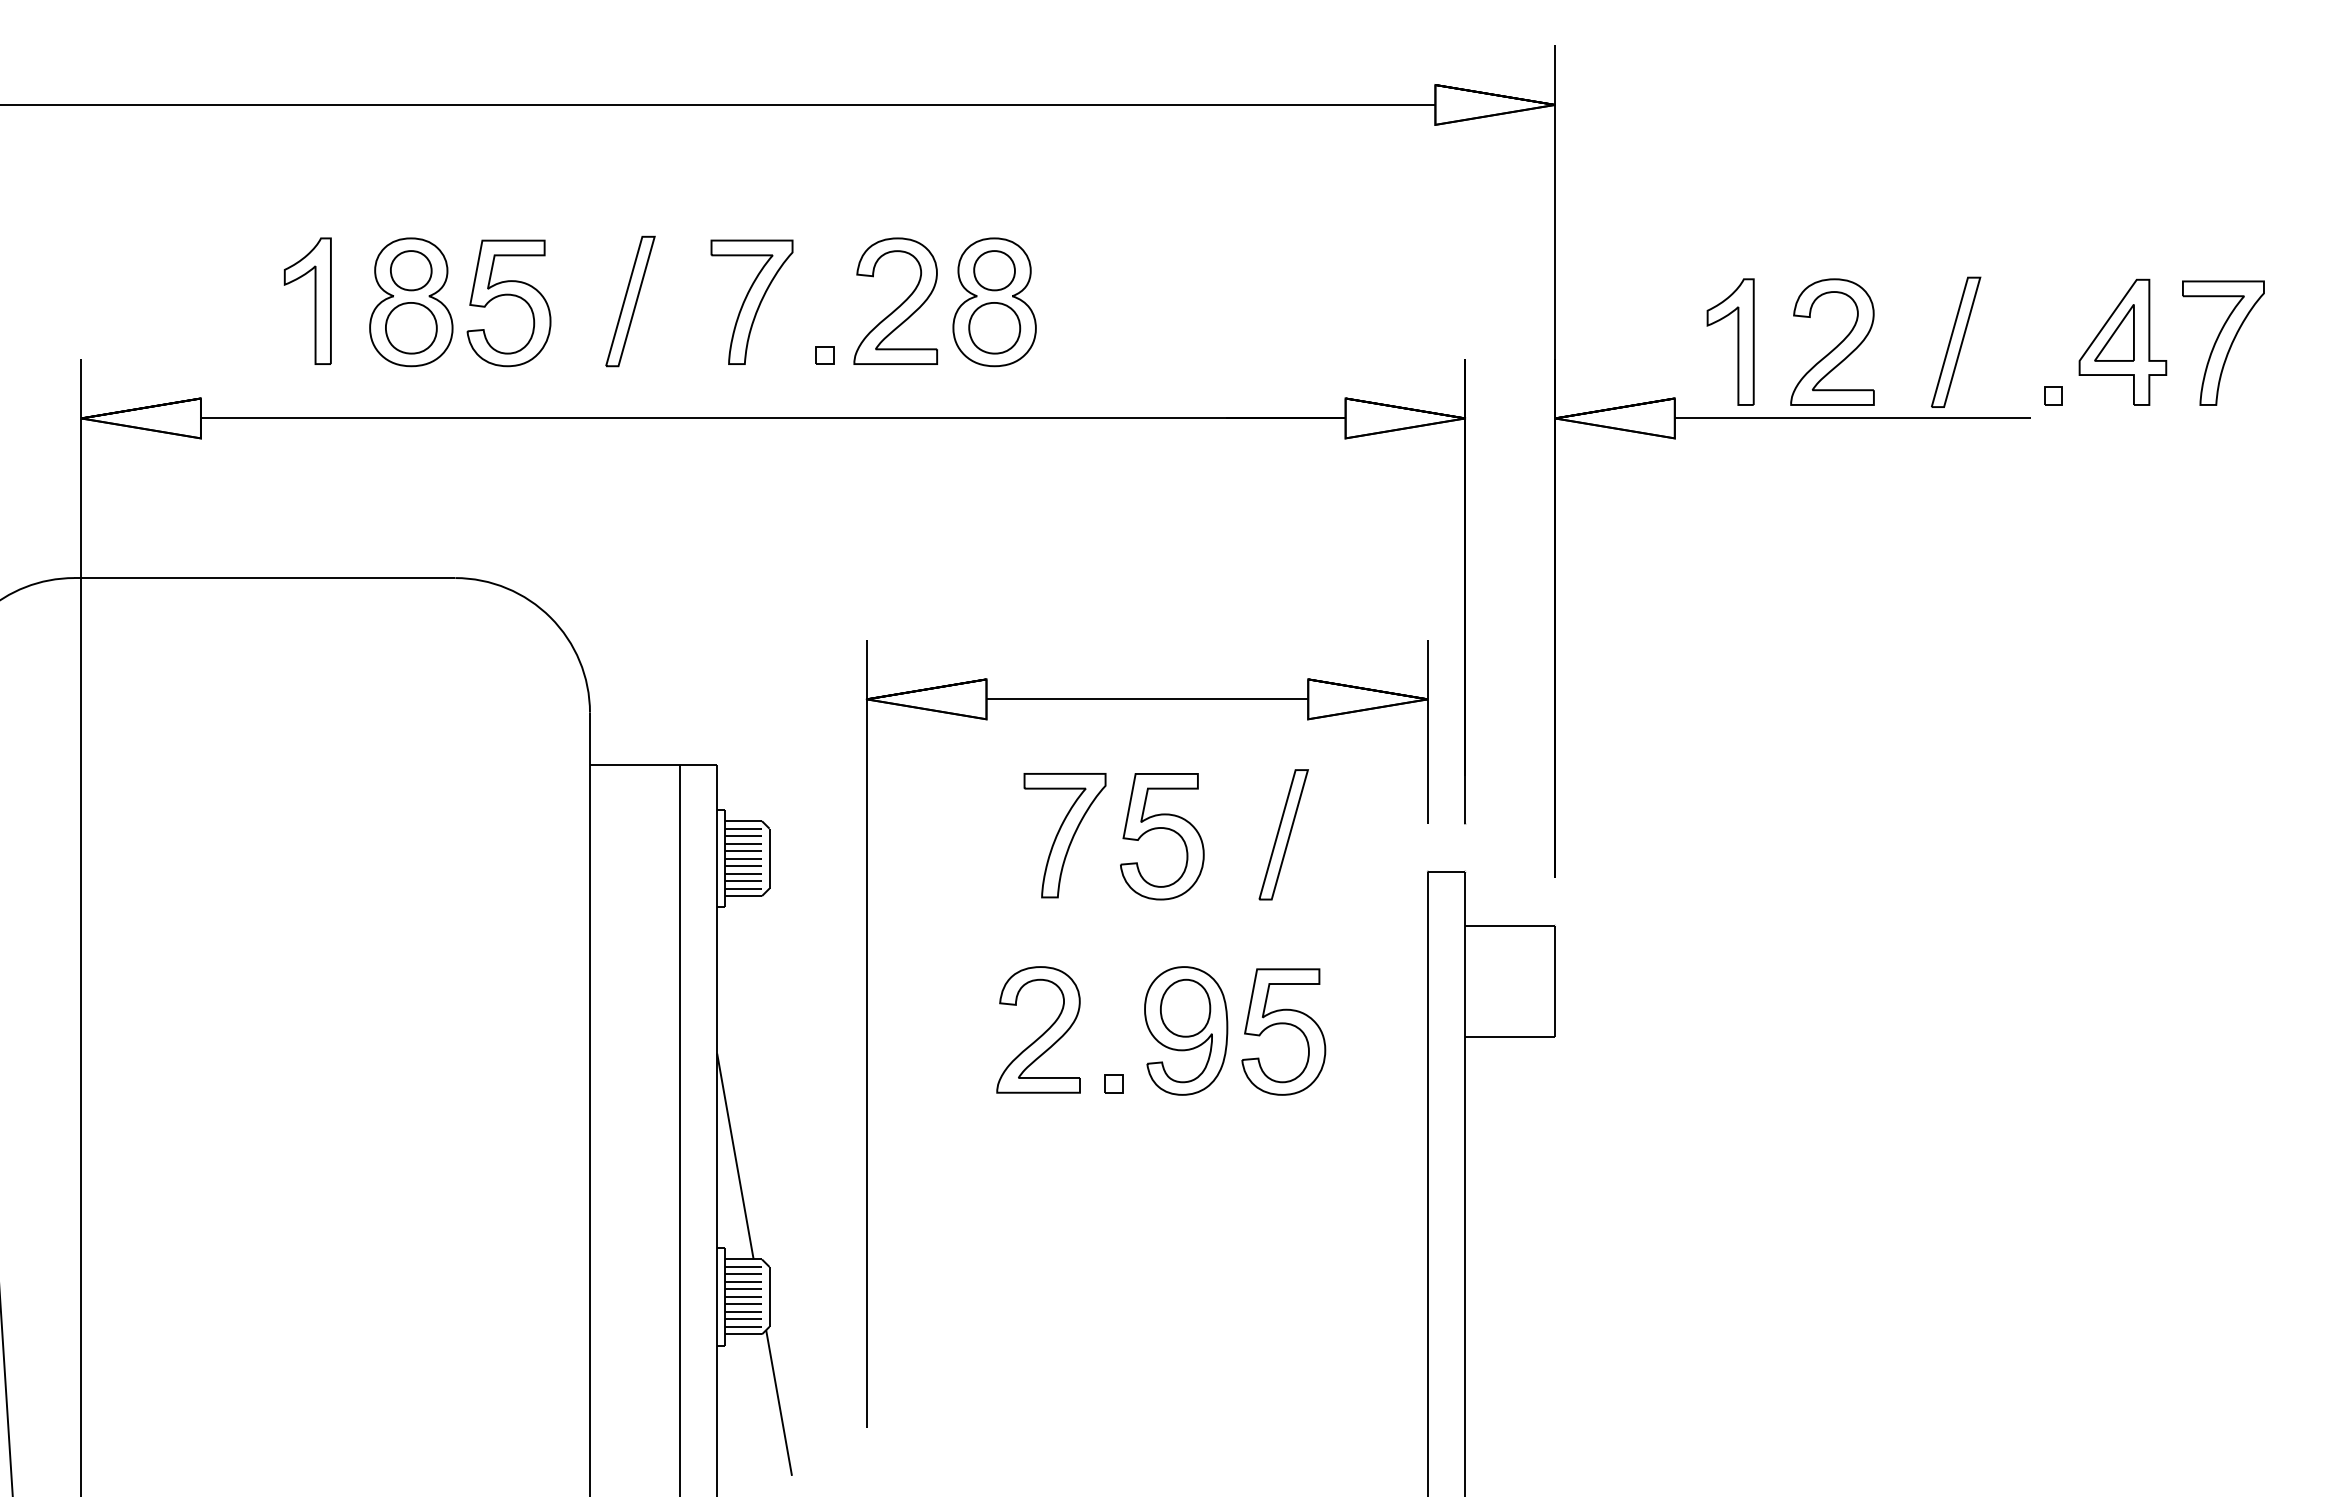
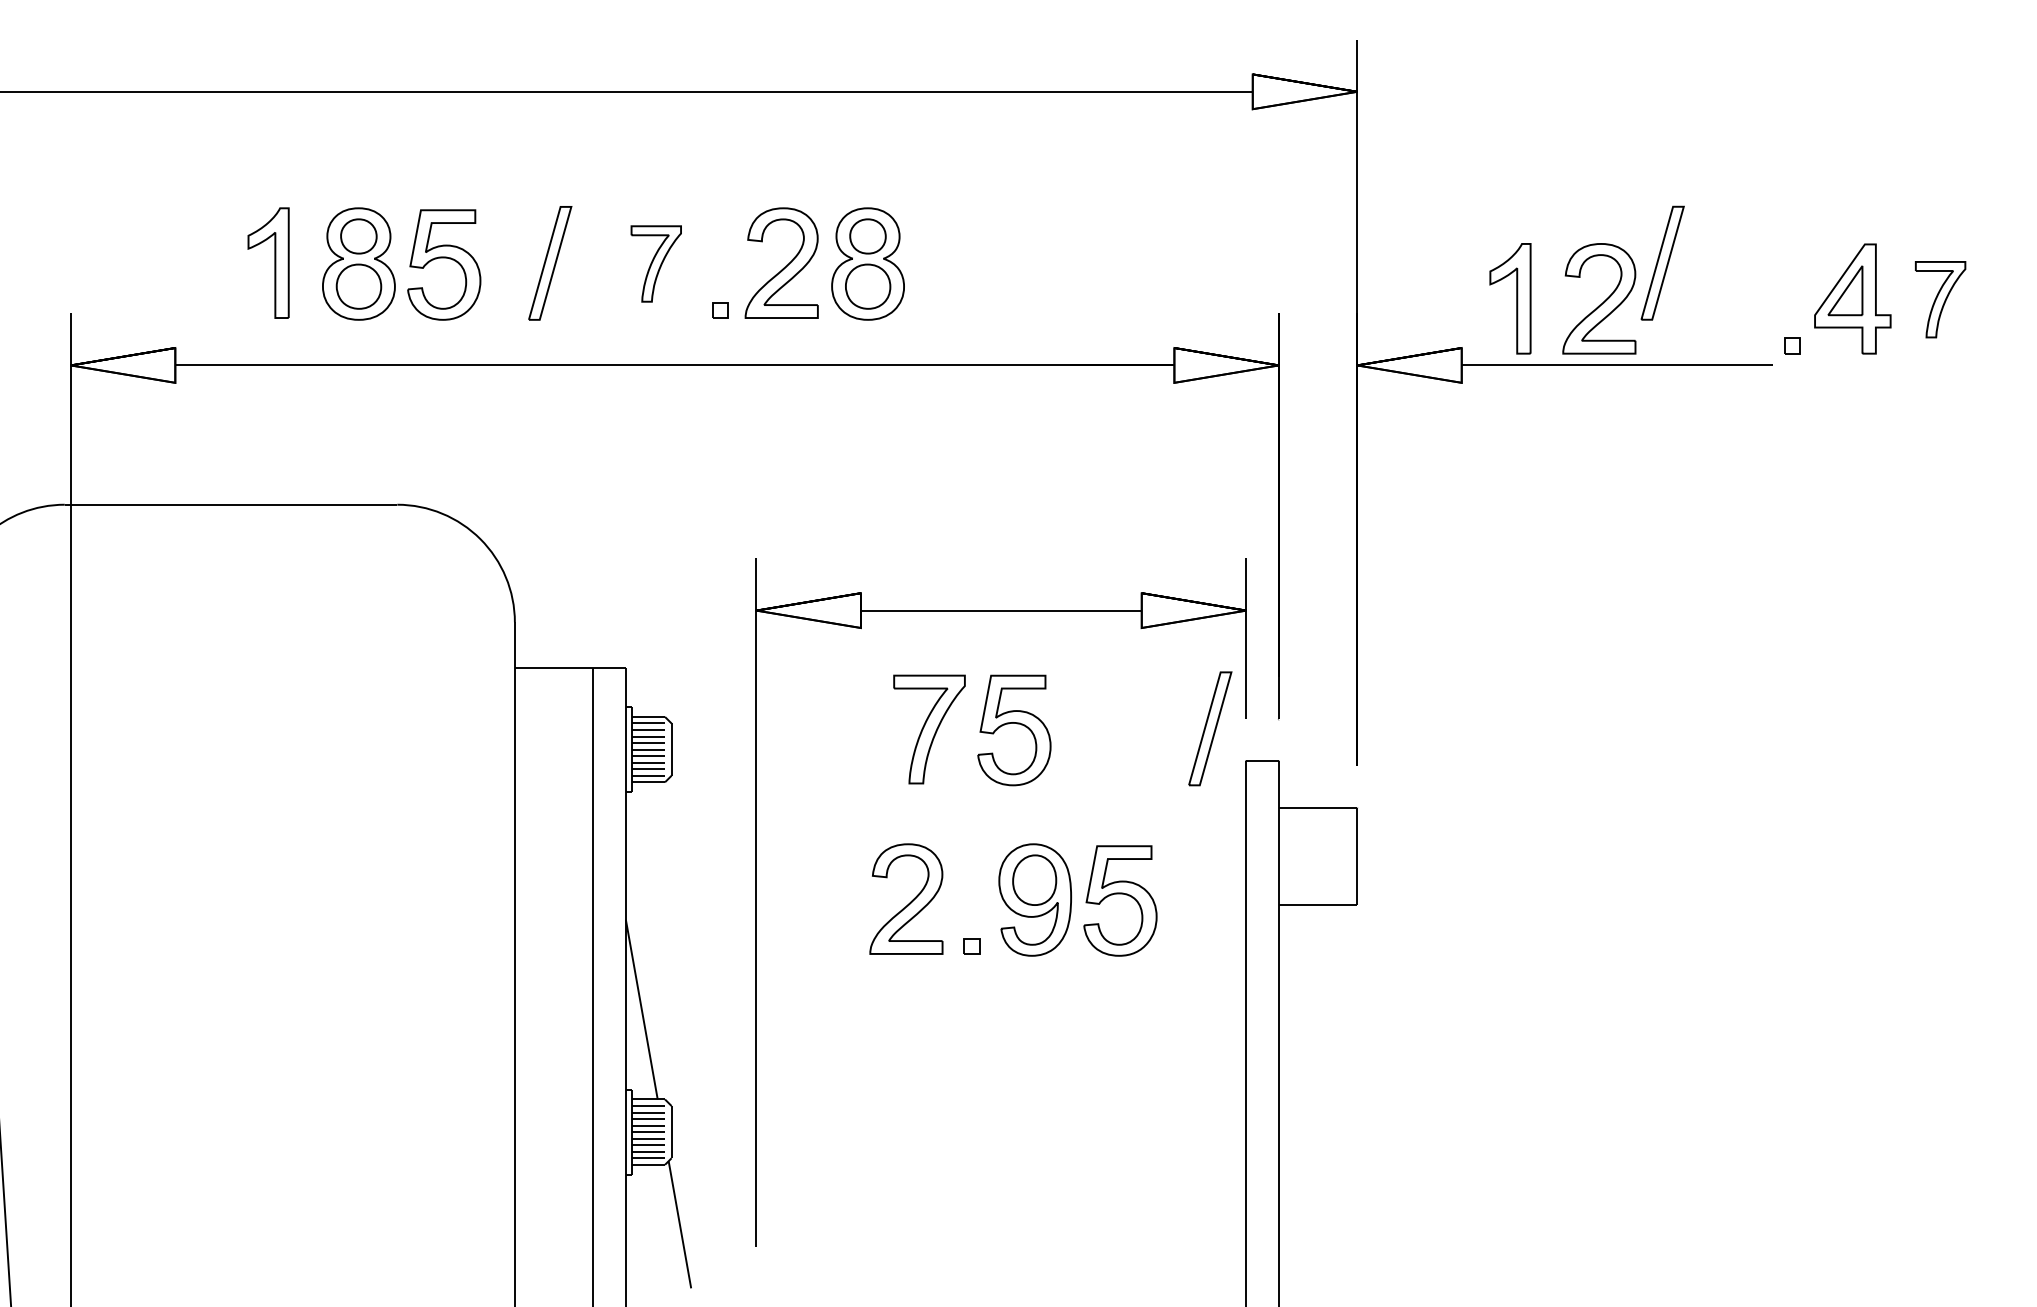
part: (751, 301) -> (655, 263), size x0.7
part: (1956, 341) -> (1663, 262), moved
part: (2223, 342) -> (1940, 299), size x0.7
part: (1283, 834) -> (1210, 728), moved

